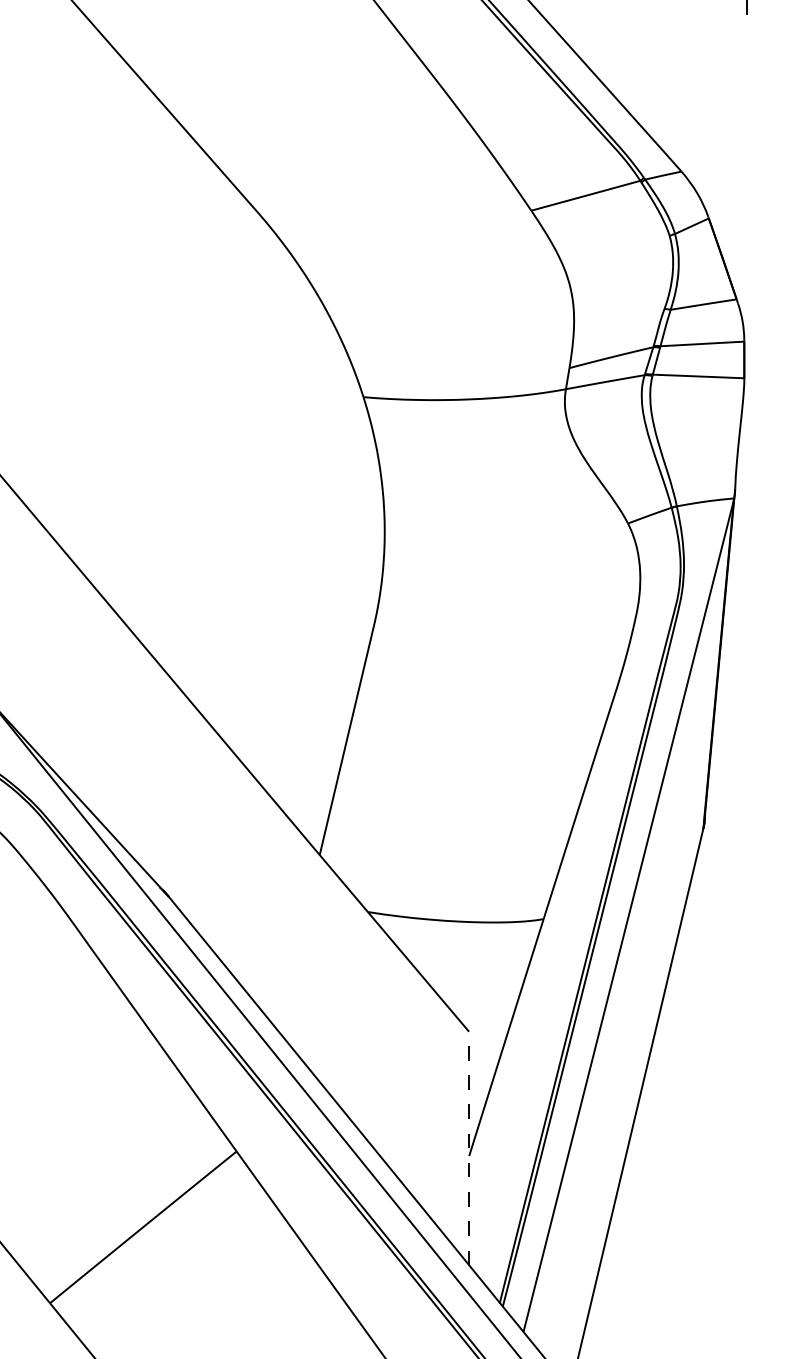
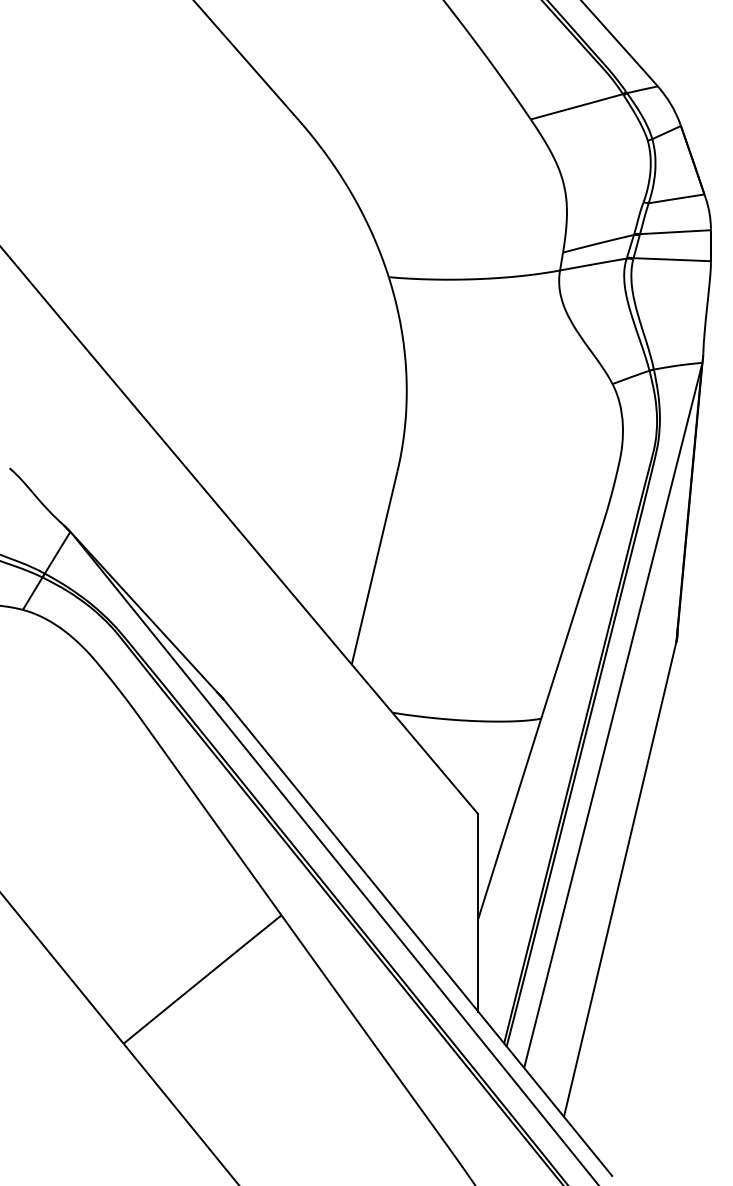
line: (469, 1148) -> (478, 912), dashed -> solid

